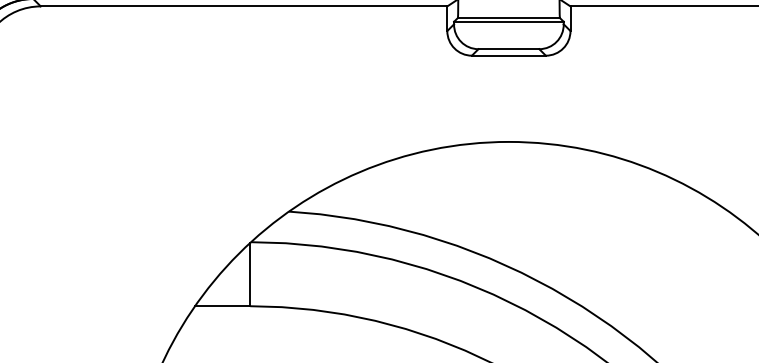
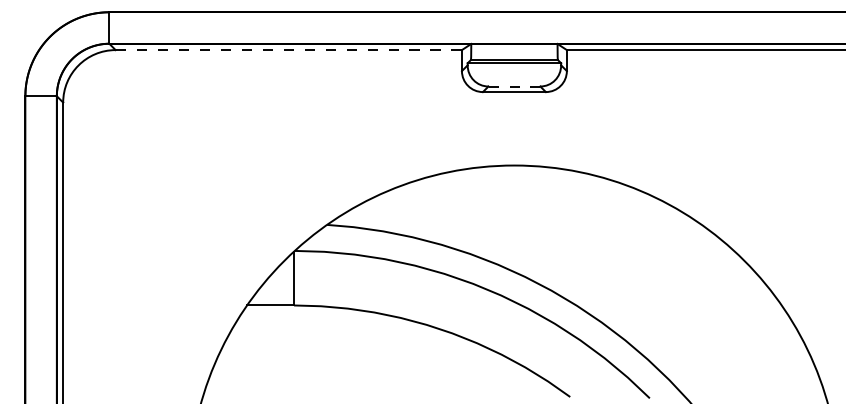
line: (244, 6) -> (289, 50), solid -> dashed
line: (509, 49) -> (514, 86), solid -> dashed

